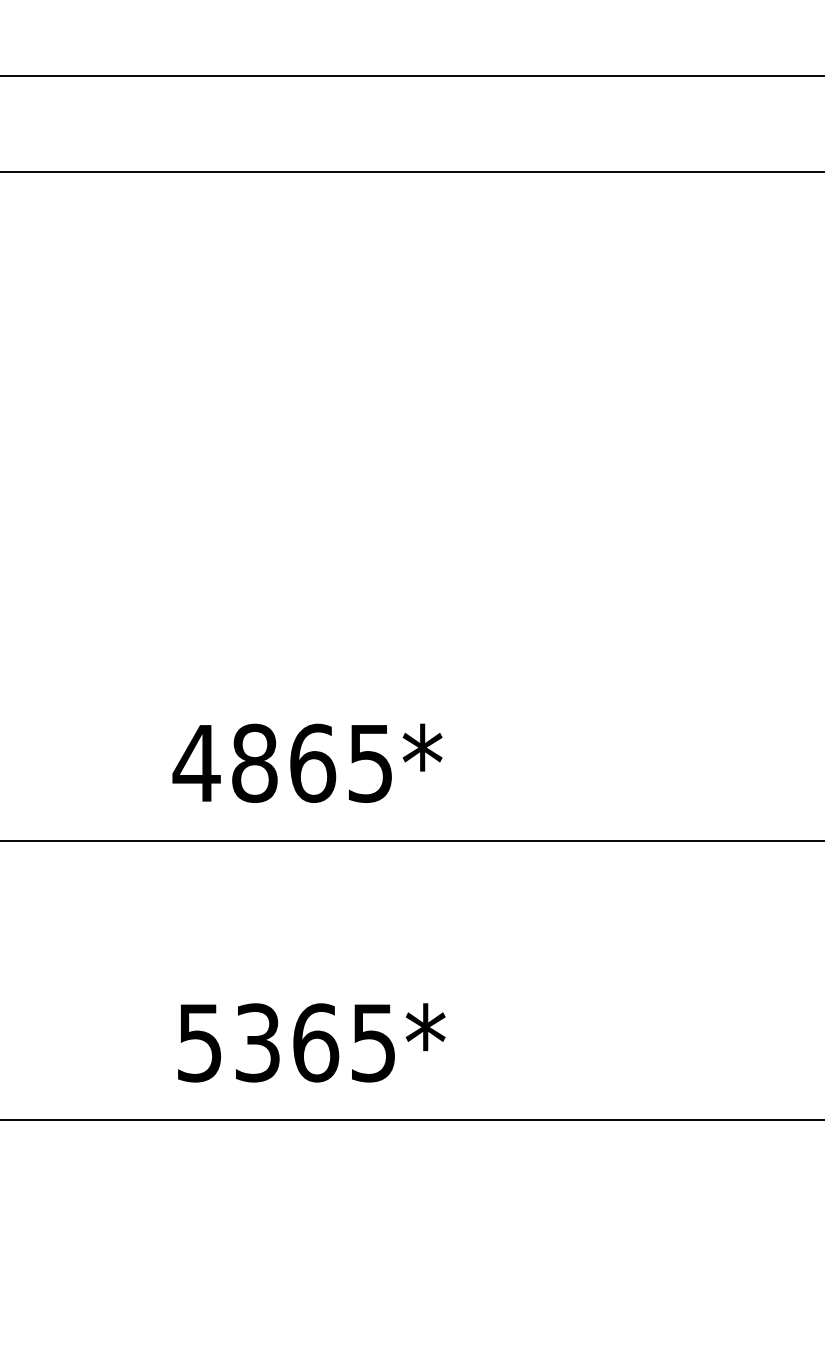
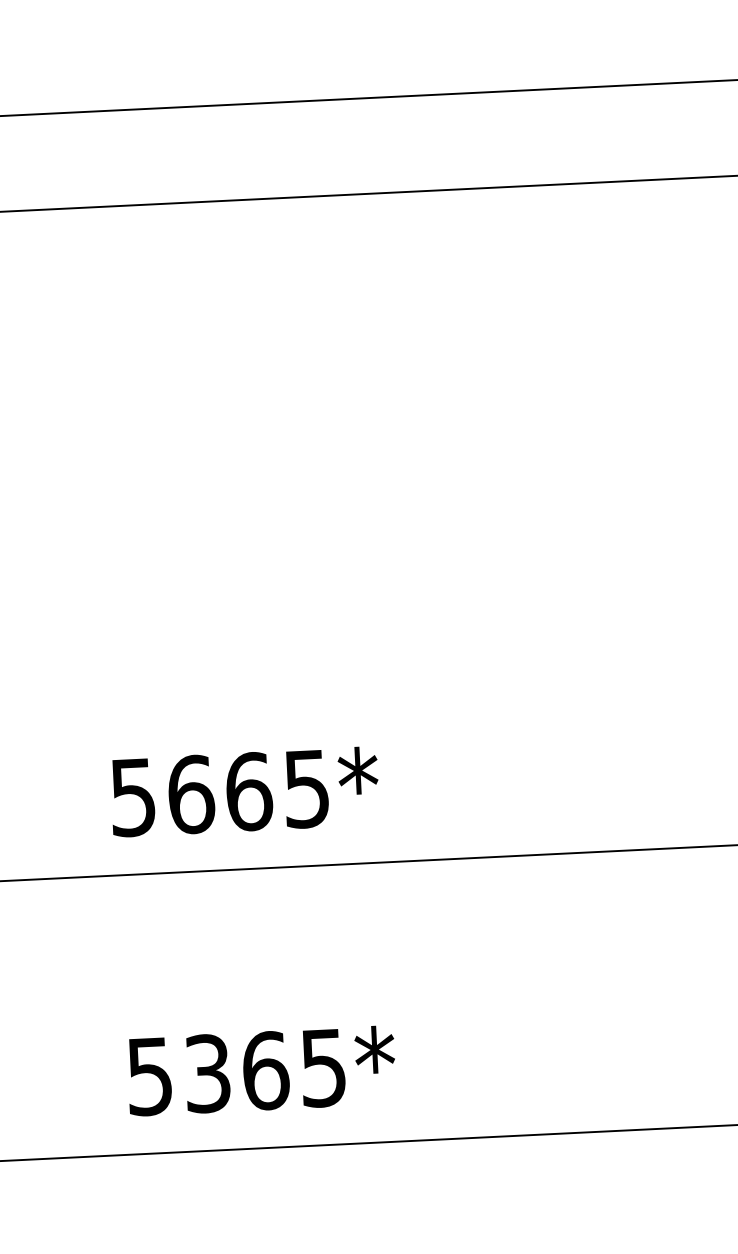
text: (225, 762) -> (161, 795), 4865* -> 5665*

